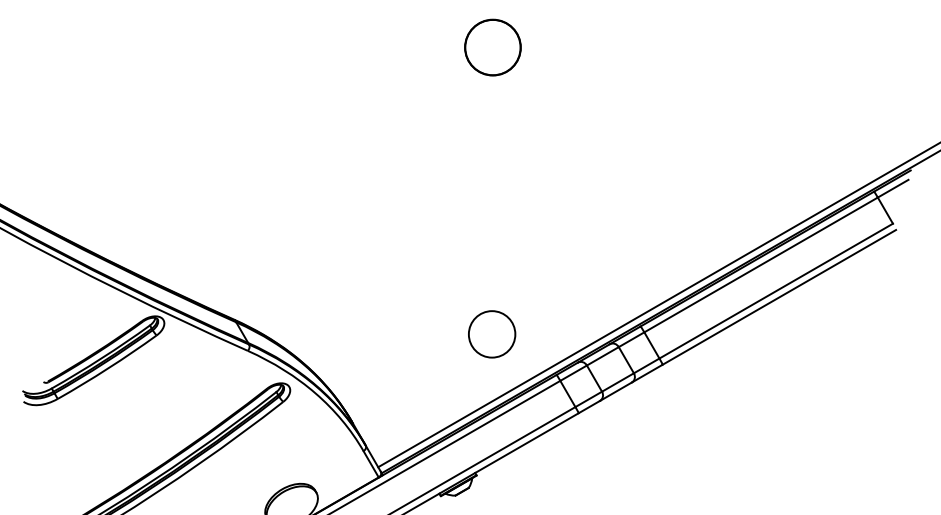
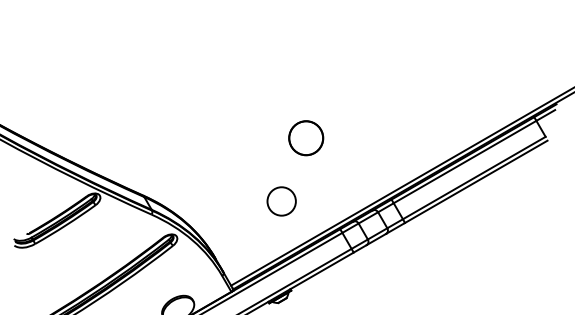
circle: (493, 48) -> (306, 138), moved
circle: (491, 334) -> (281, 201), moved

